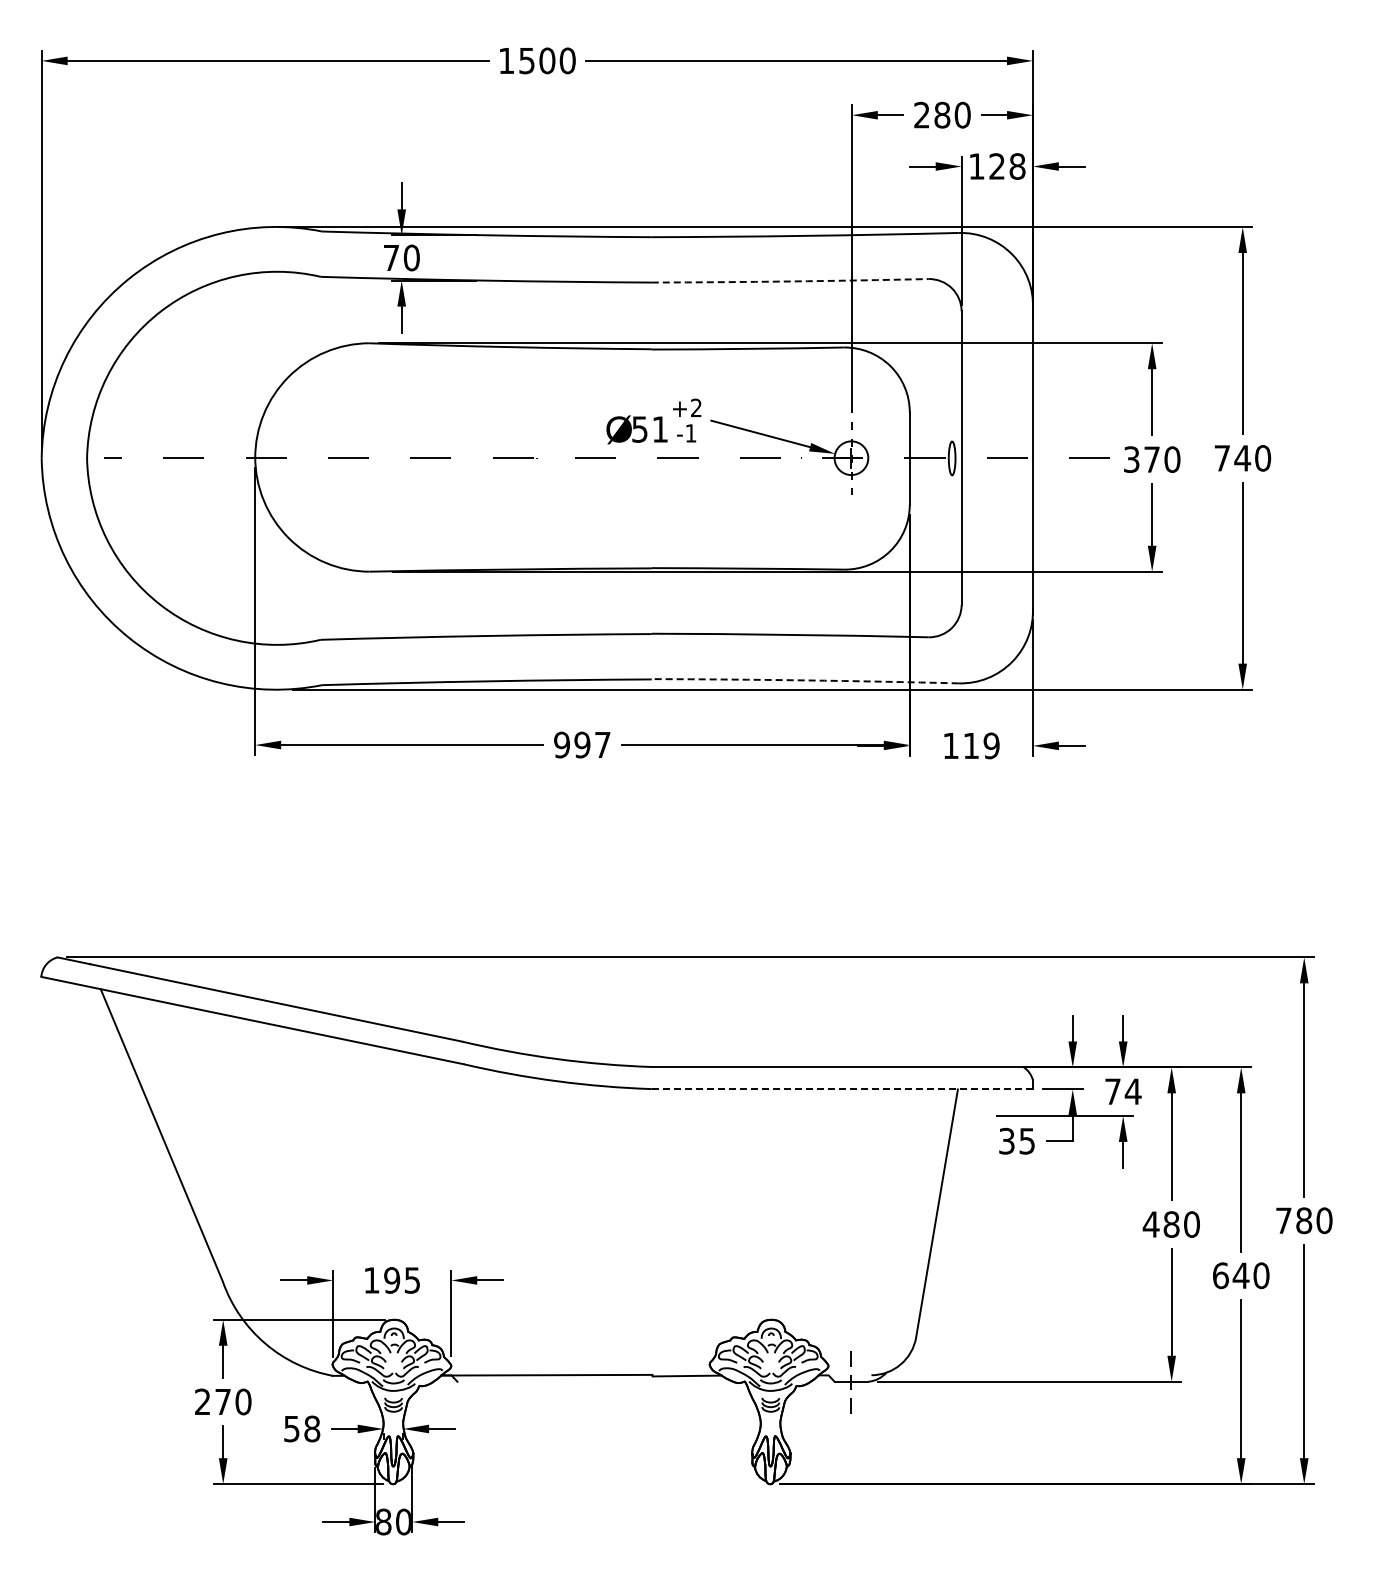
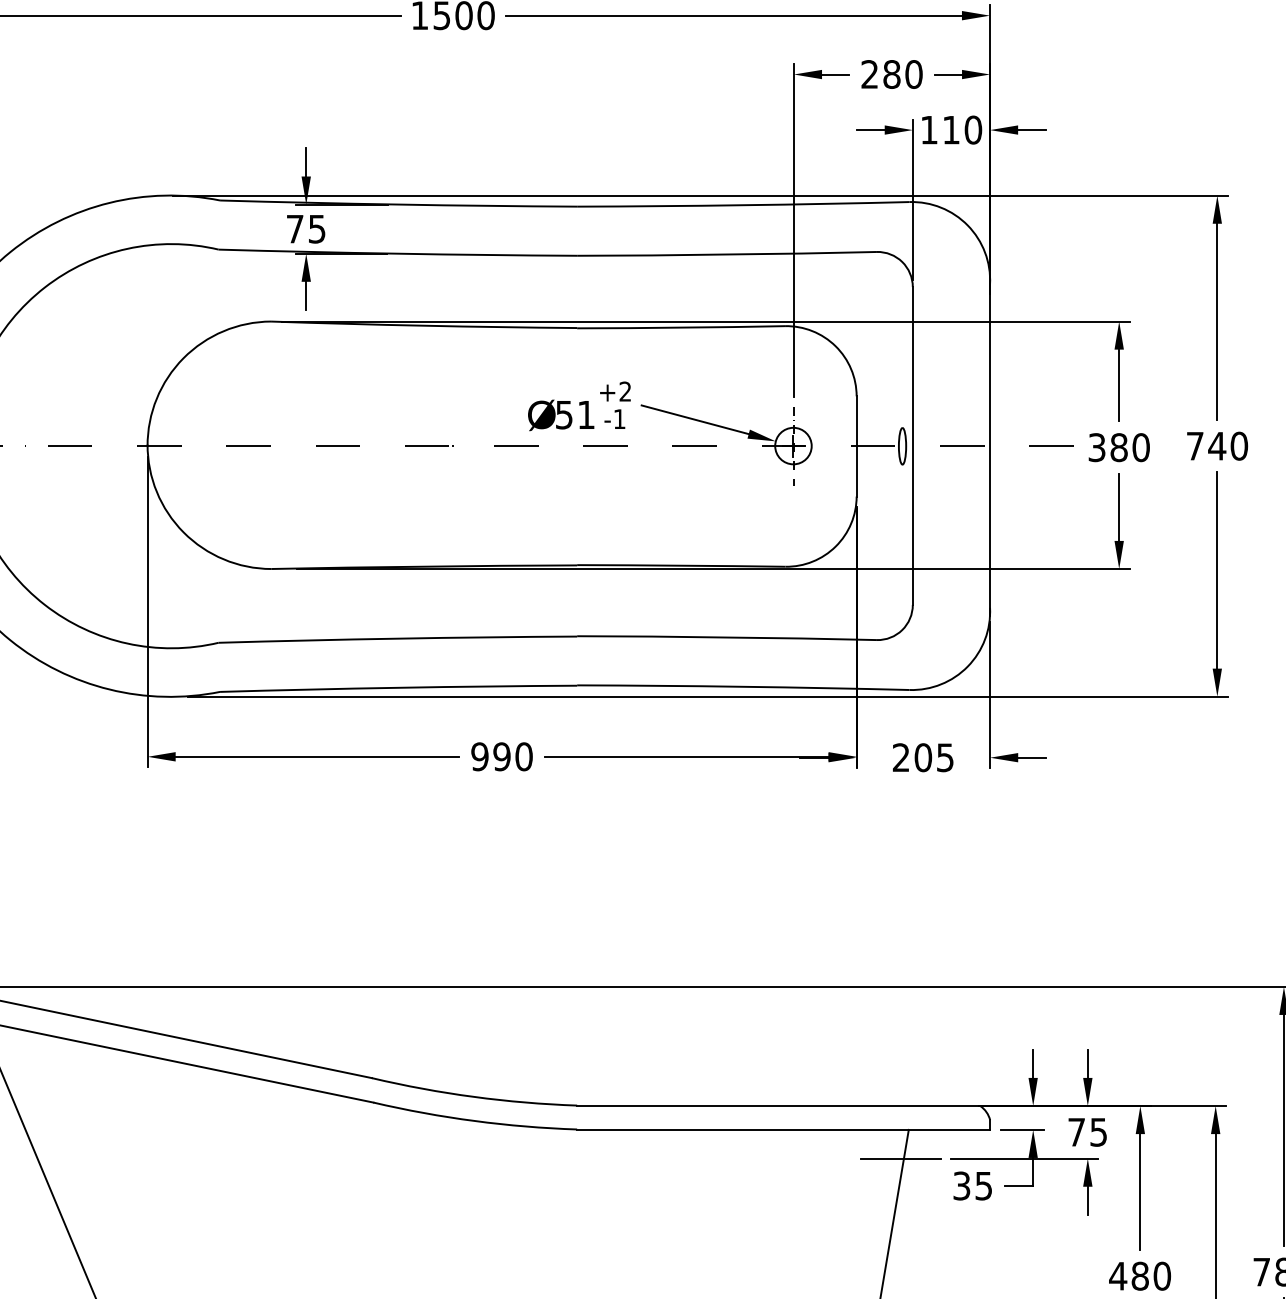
text: (1007, 166) -> (962, 130), 128 -> 110
text: (411, 257) -> (316, 228), 70 -> 75
arc: (790, 281) -> (727, 254), dashed -> solid
text: (1152, 459) -> (1119, 447), 370 -> 380
arc: (805, 680) -> (743, 686), dashed -> solid
text: (602, 744) -> (523, 756), 997 -> 990
text: (971, 745) -> (923, 757), 119 -> 205
line: (842, 1089) -> (783, 1129), dashed -> solid
text: (1132, 1091) -> (1097, 1132), 74 -> 75
line: (950, 1116) -> (900, 1159), added

